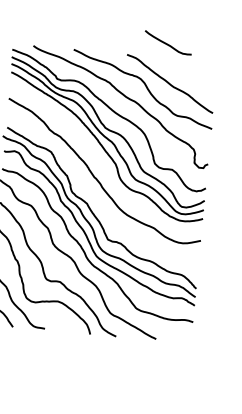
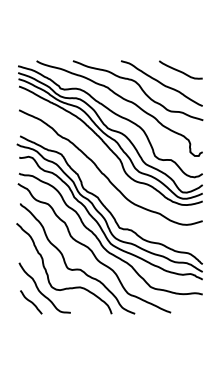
curve: (167, 43) -> (180, 70), moved

